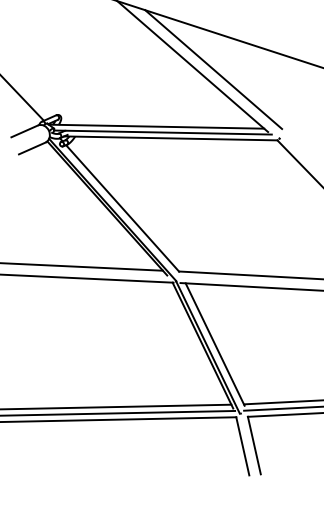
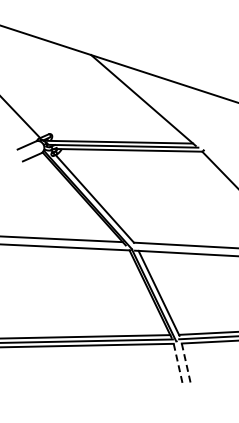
line: (212, 69) -> (157, 102), removed
line: (243, 445) -> (178, 363), solid -> dashed
line: (254, 445) -> (186, 363), solid -> dashed

